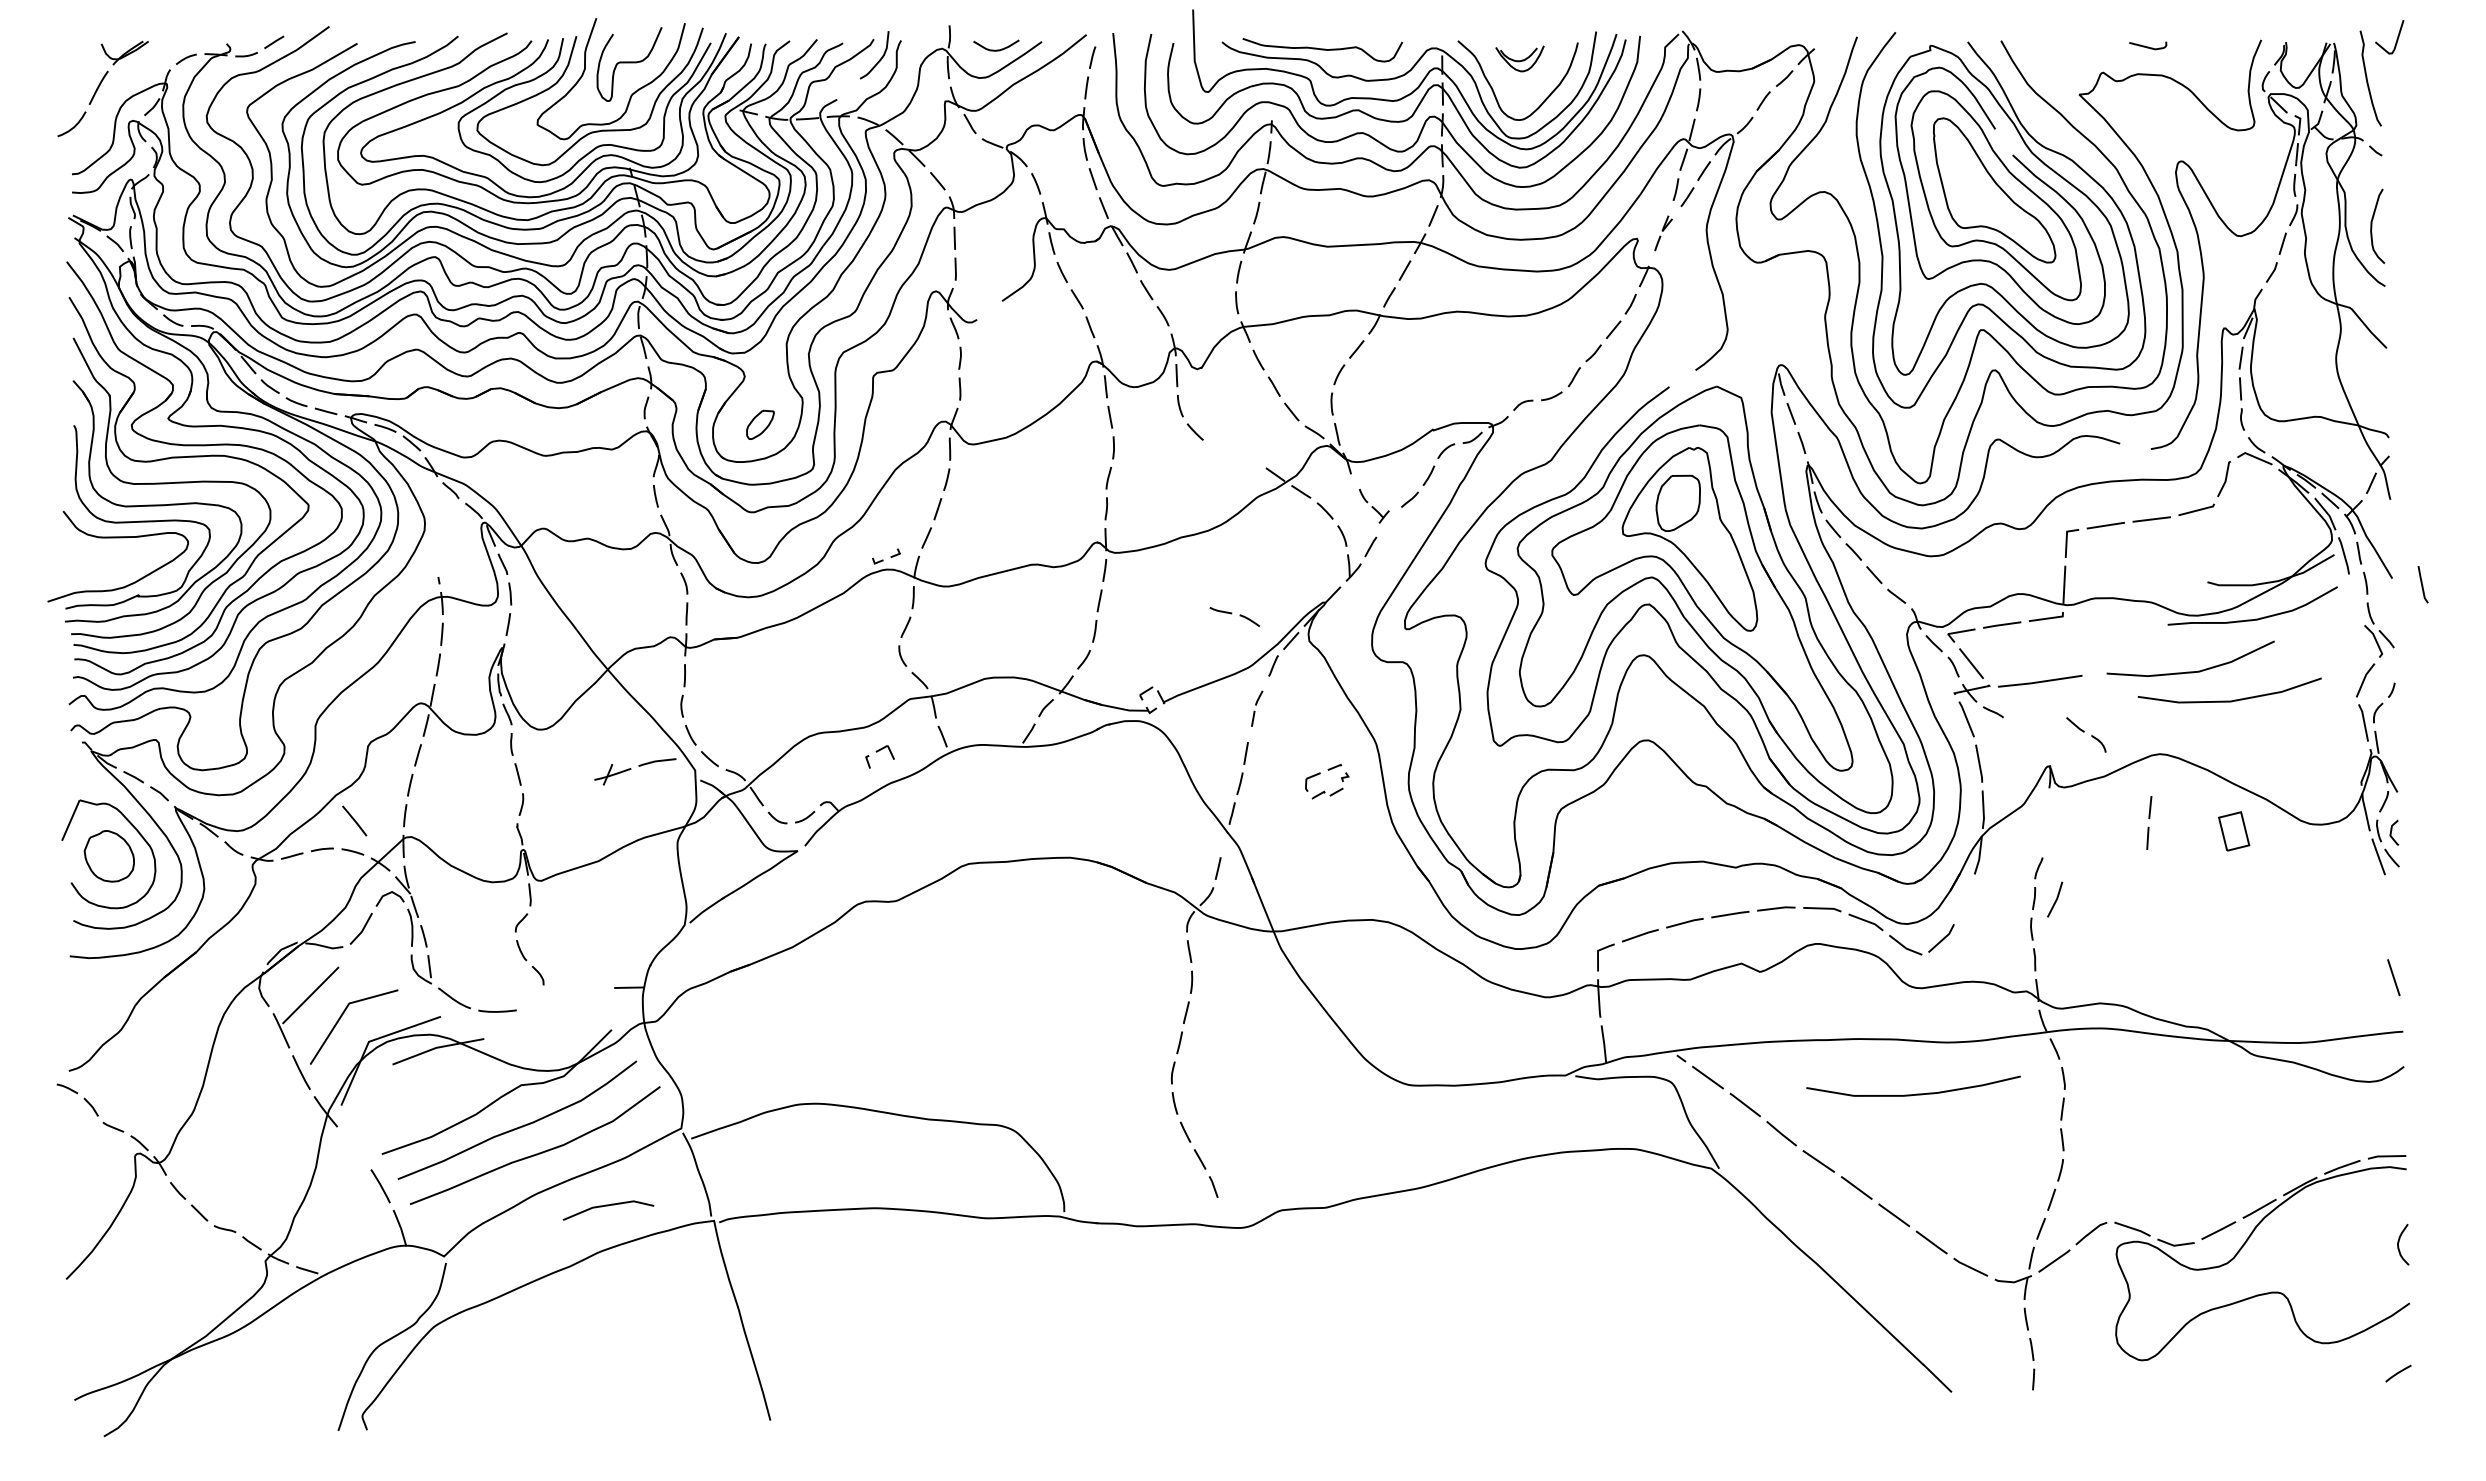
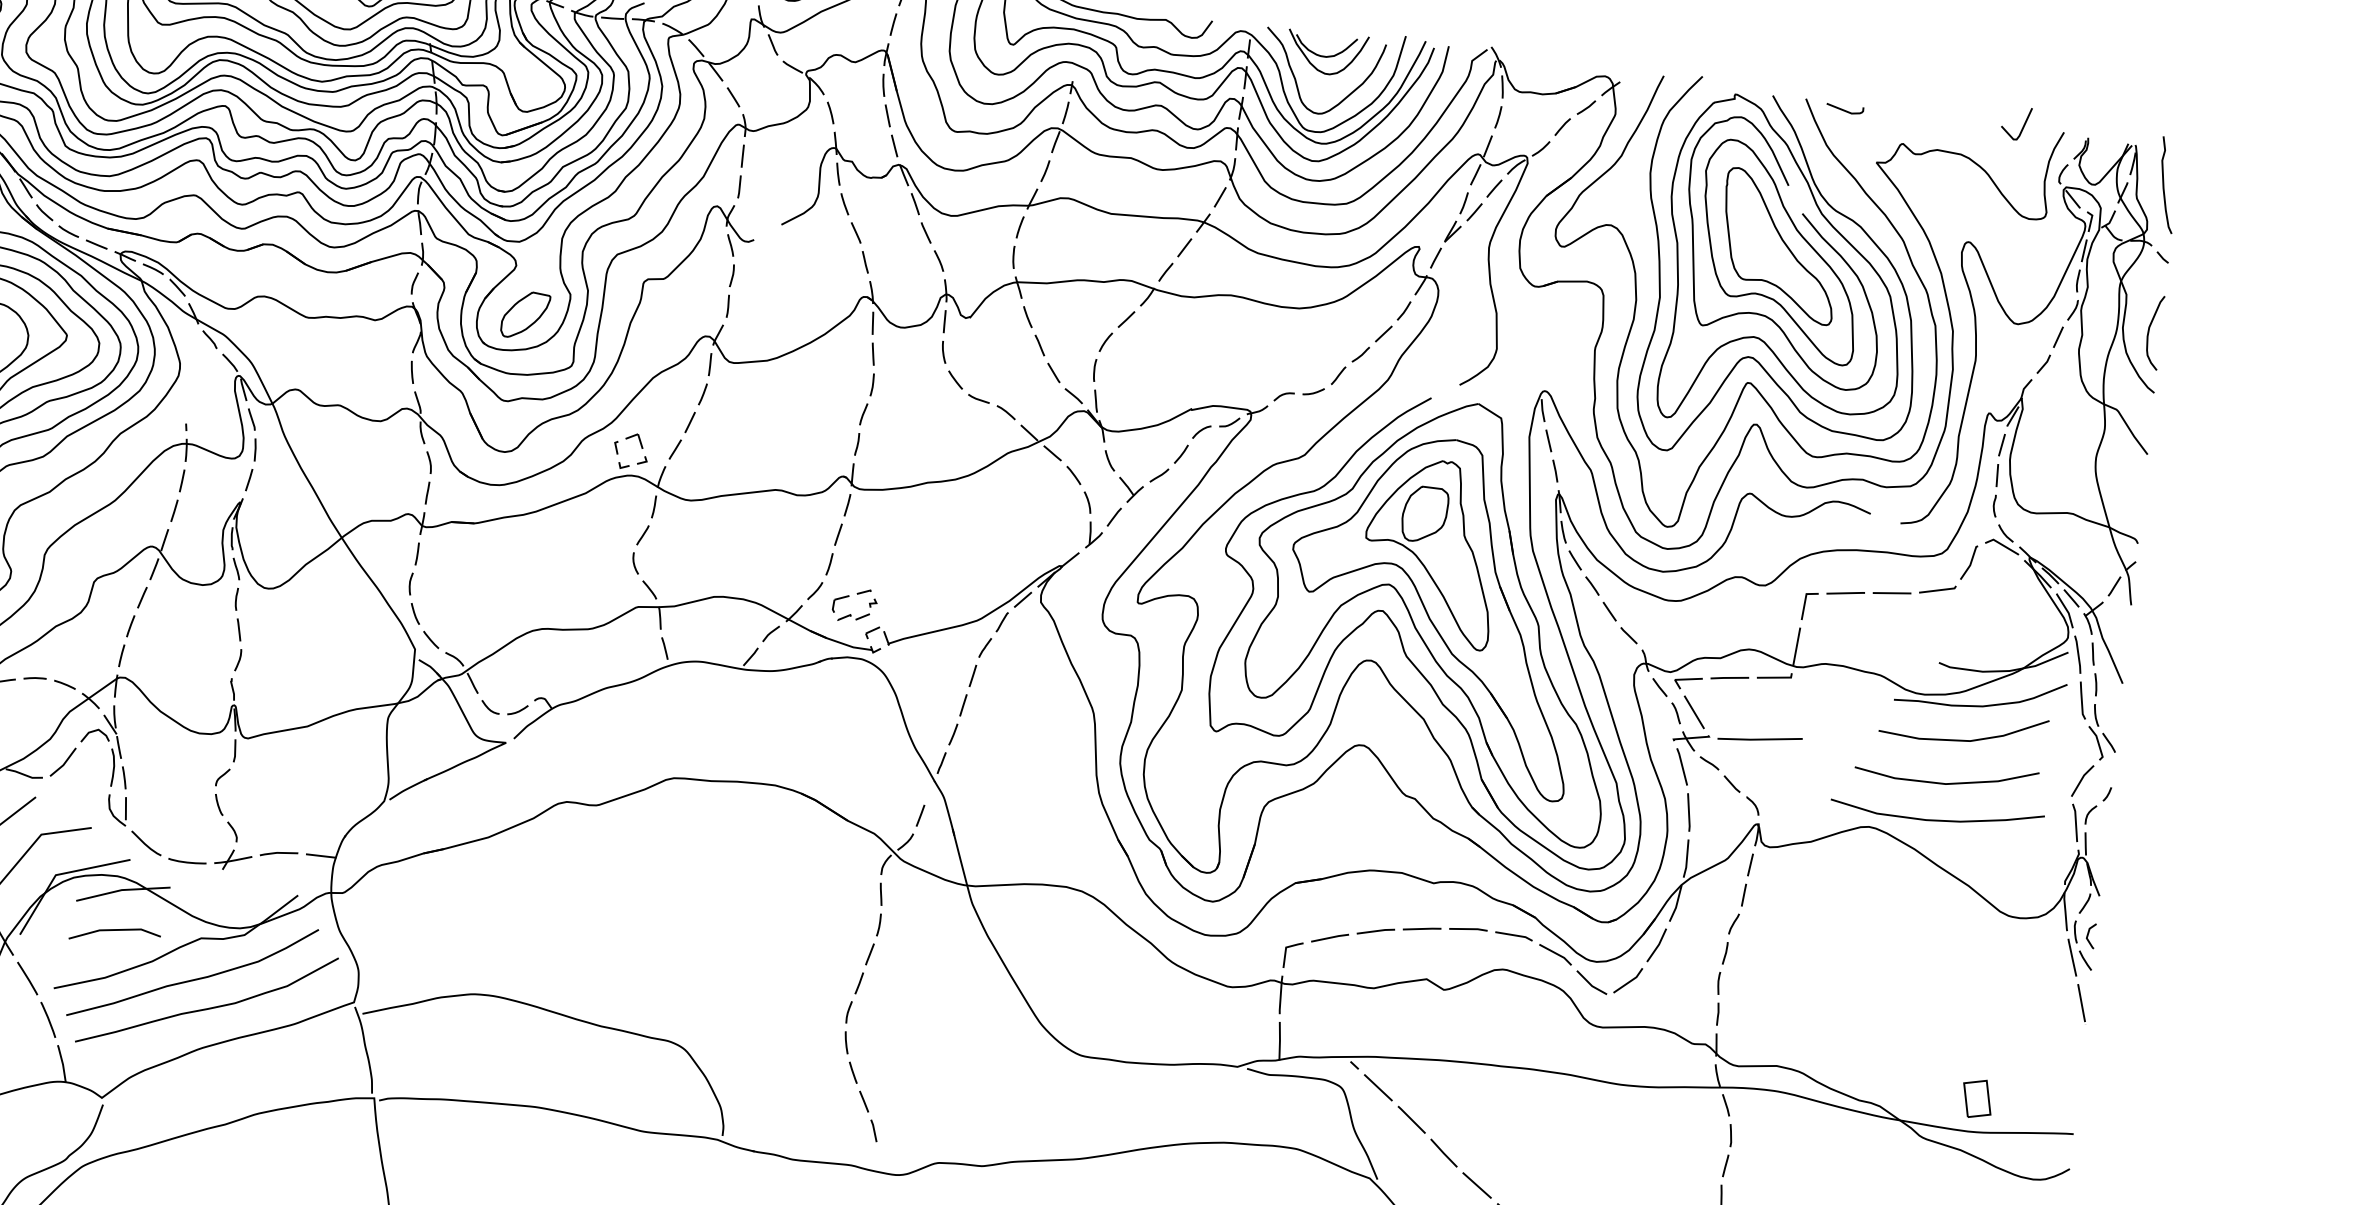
line: (2396, 39) -> (2022, 126), moved
curve: (2148, 46) -> (1845, 109), moved
part: (1519, 58) -> (1326, 52), size x1.67
part: (1663, 233) -> (1445, 245), size x1.43
part: (760, 424) -> (525, 315), size x1.67
part: (1374, 505) -> (1123, 476), size x1.43
line: (2422, 584) -> (2082, 700), moved
part: (1234, 616) -> (991, 406), moved
line: (2190, 671) -> (1962, 739), moved
part: (1256, 708) -> (979, 662), size x1.43
part: (2086, 734) -> (1741, 795), moved
part: (879, 756) -> (628, 443), moved
part: (635, 771) -> (256, 860), moved
part: (1324, 790) -> (850, 613), moved
line: (2149, 819) -> (1748, 876), moved
line: (354, 820) -> (27, 978), moved
part: (2234, 831) -> (1977, 1099), moved
line: (2055, 899) -> (1657, 945), moved
line: (2393, 977) -> (2081, 1002), moved
curve: (1915, 1093) -> (1938, 819), moved
line: (608, 1206) -> (115, 931), moved

